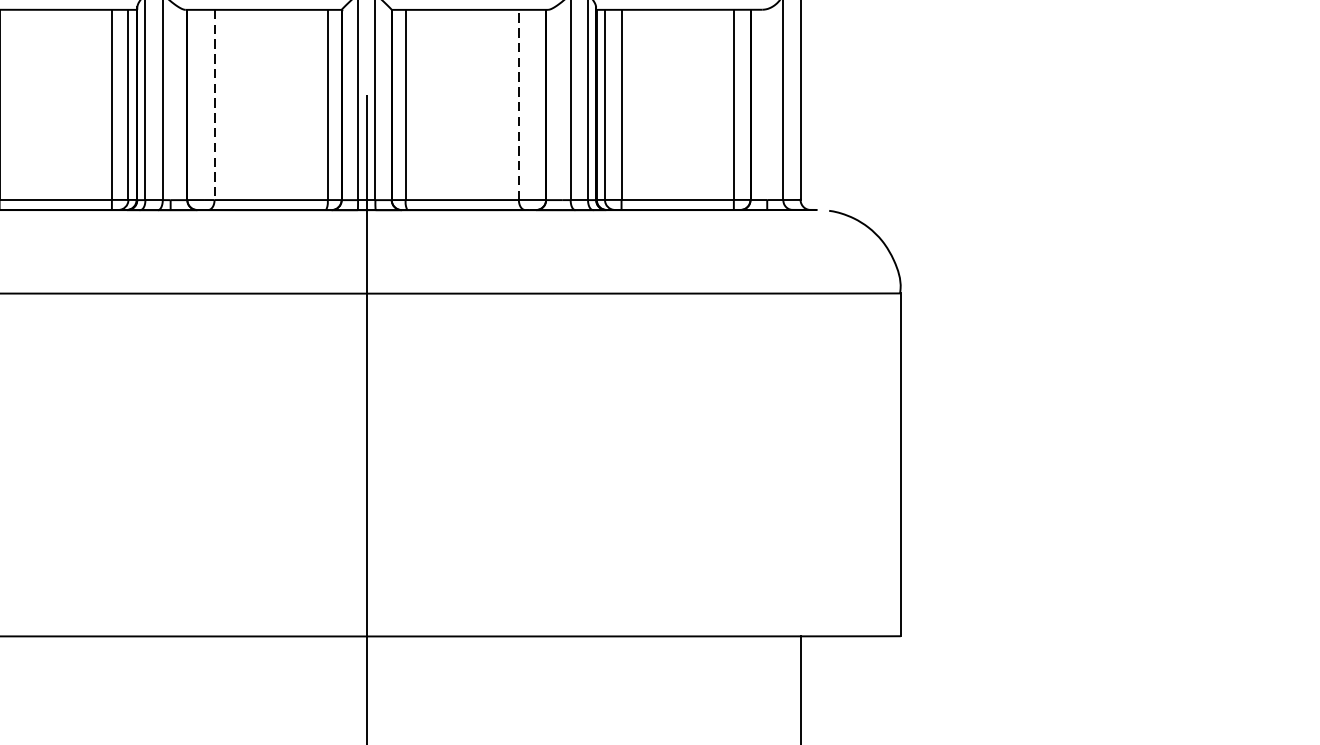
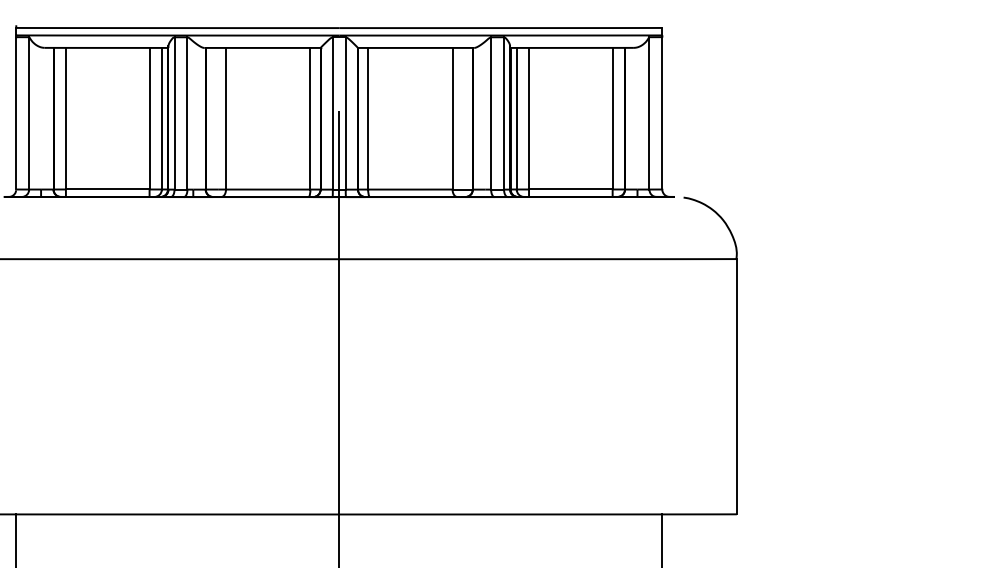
line: (215, 104) -> (226, 118), dashed -> solid
line: (518, 104) -> (452, 118), dashed -> solid

